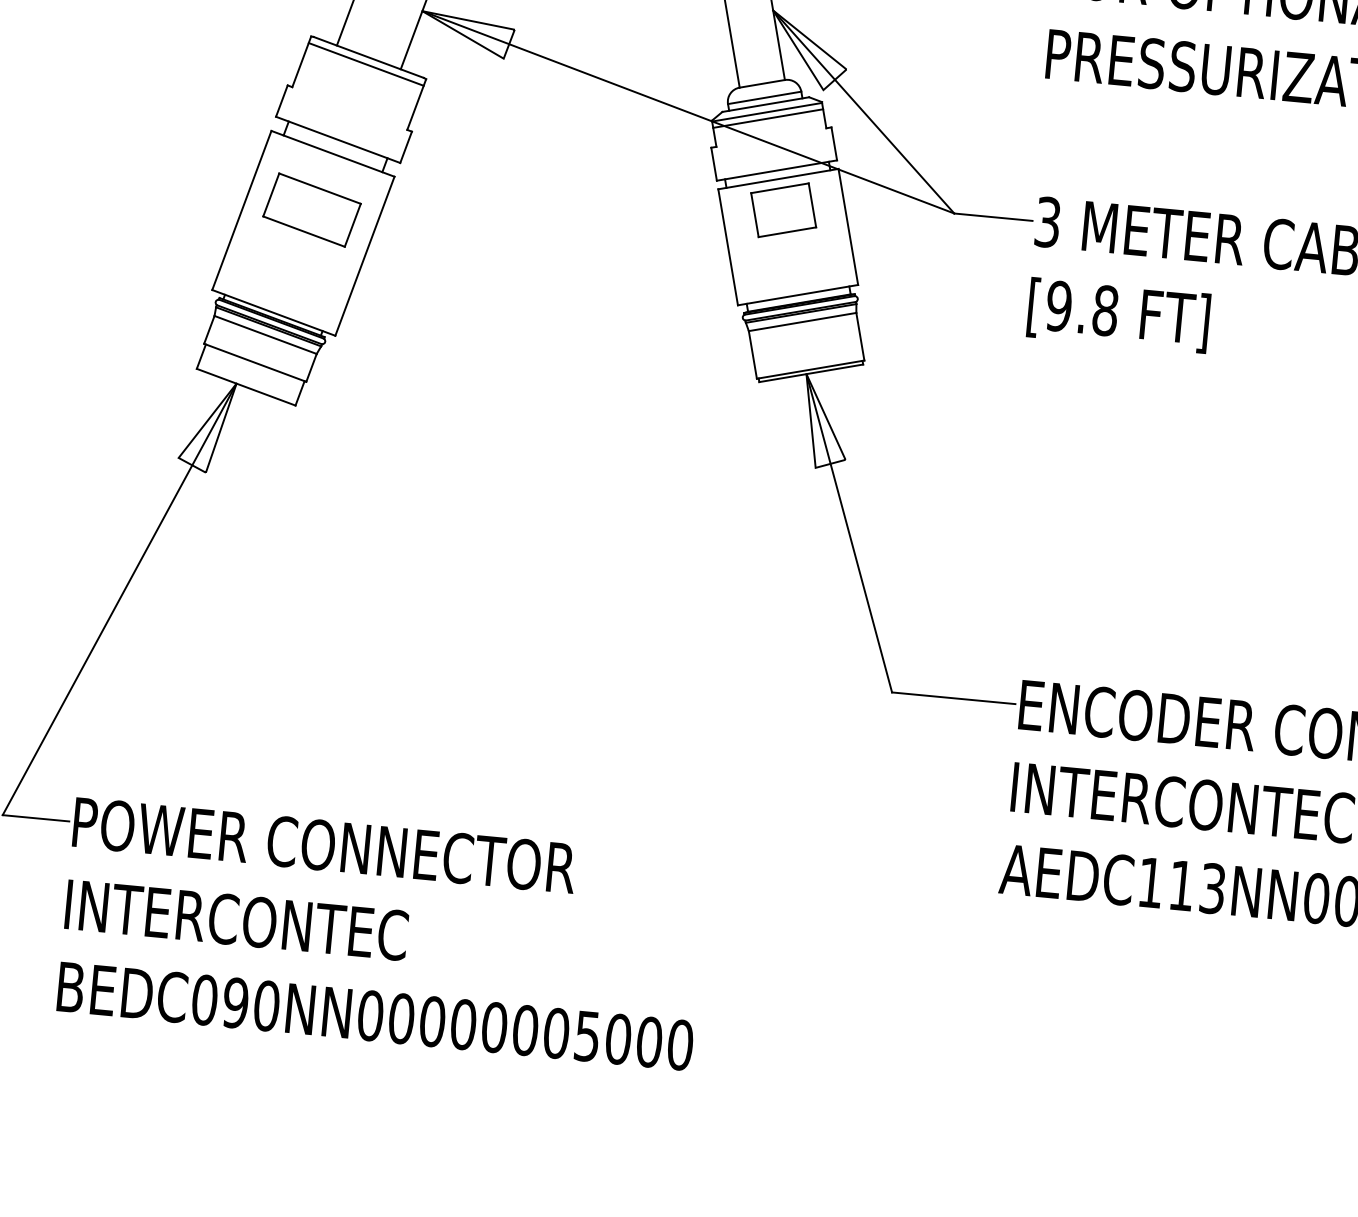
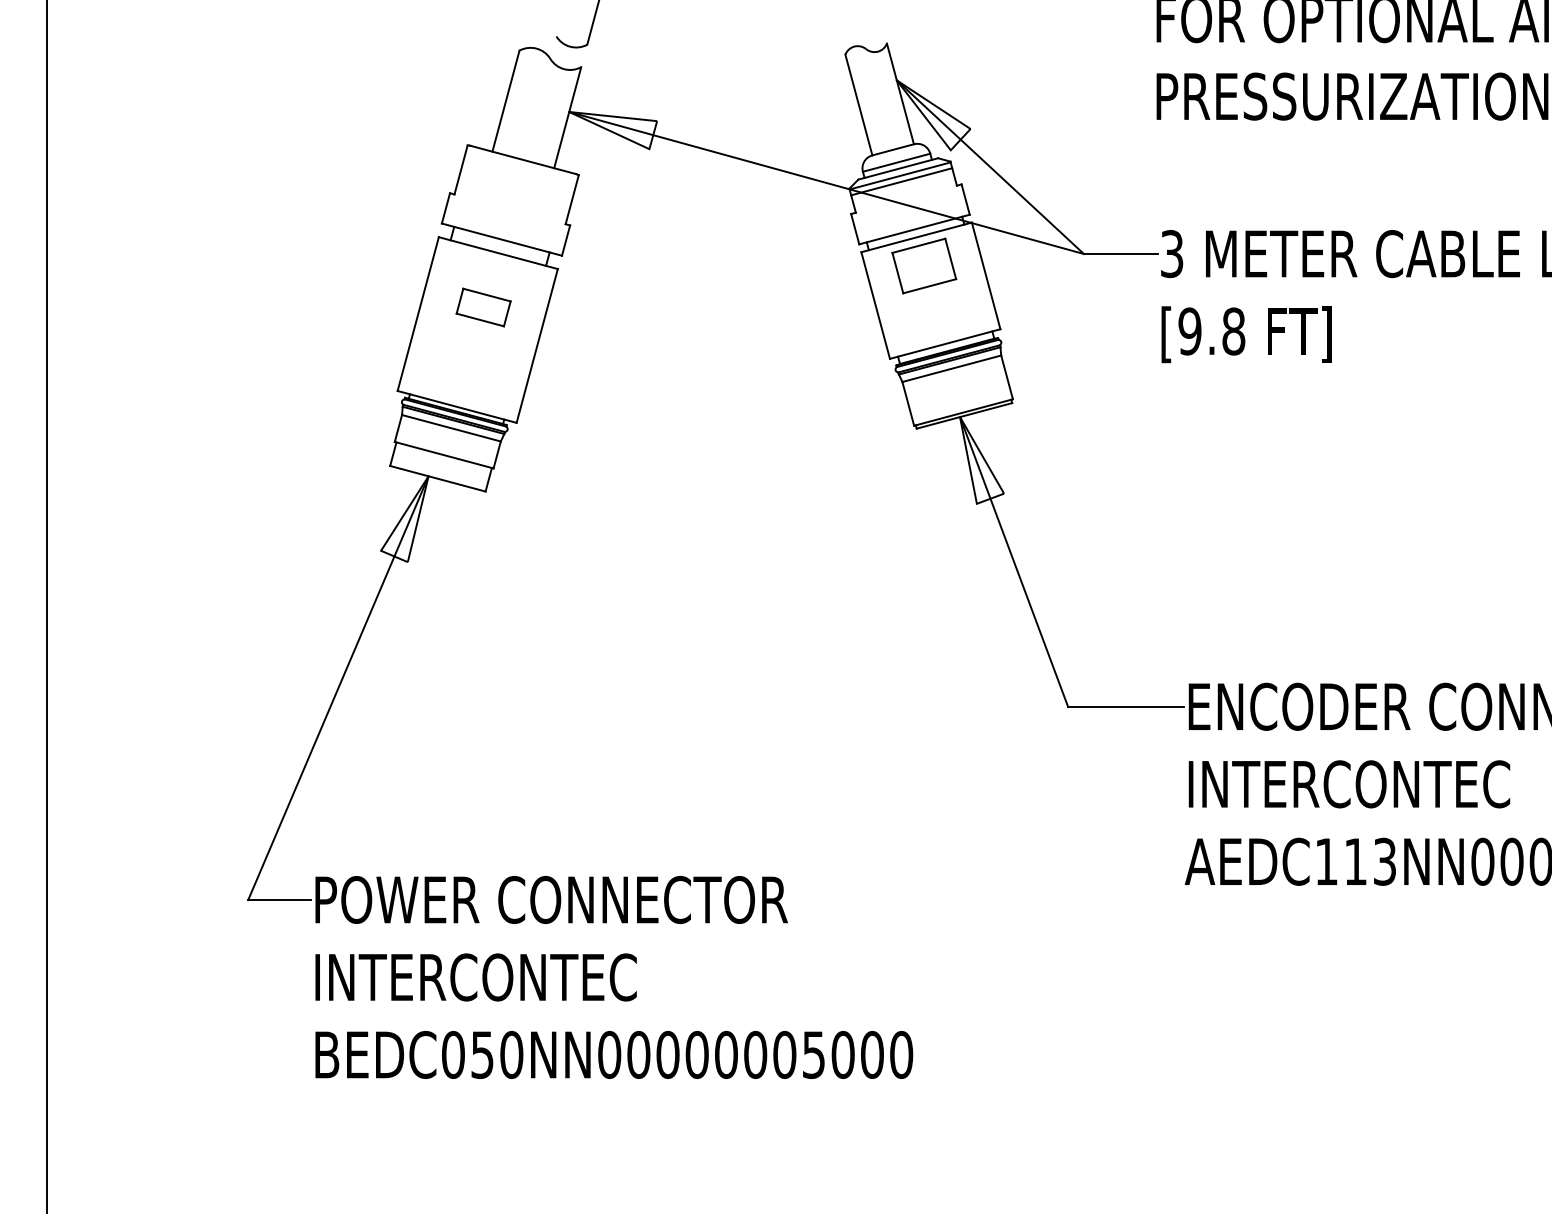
line: (366, 64) -> (521, 166), removed
part: (311, 210) -> (483, 307), size x0.6
text: (235, 1002) -> (482, 1054), BEDC090NN00000005000 -> BEDC050NN00000005000

